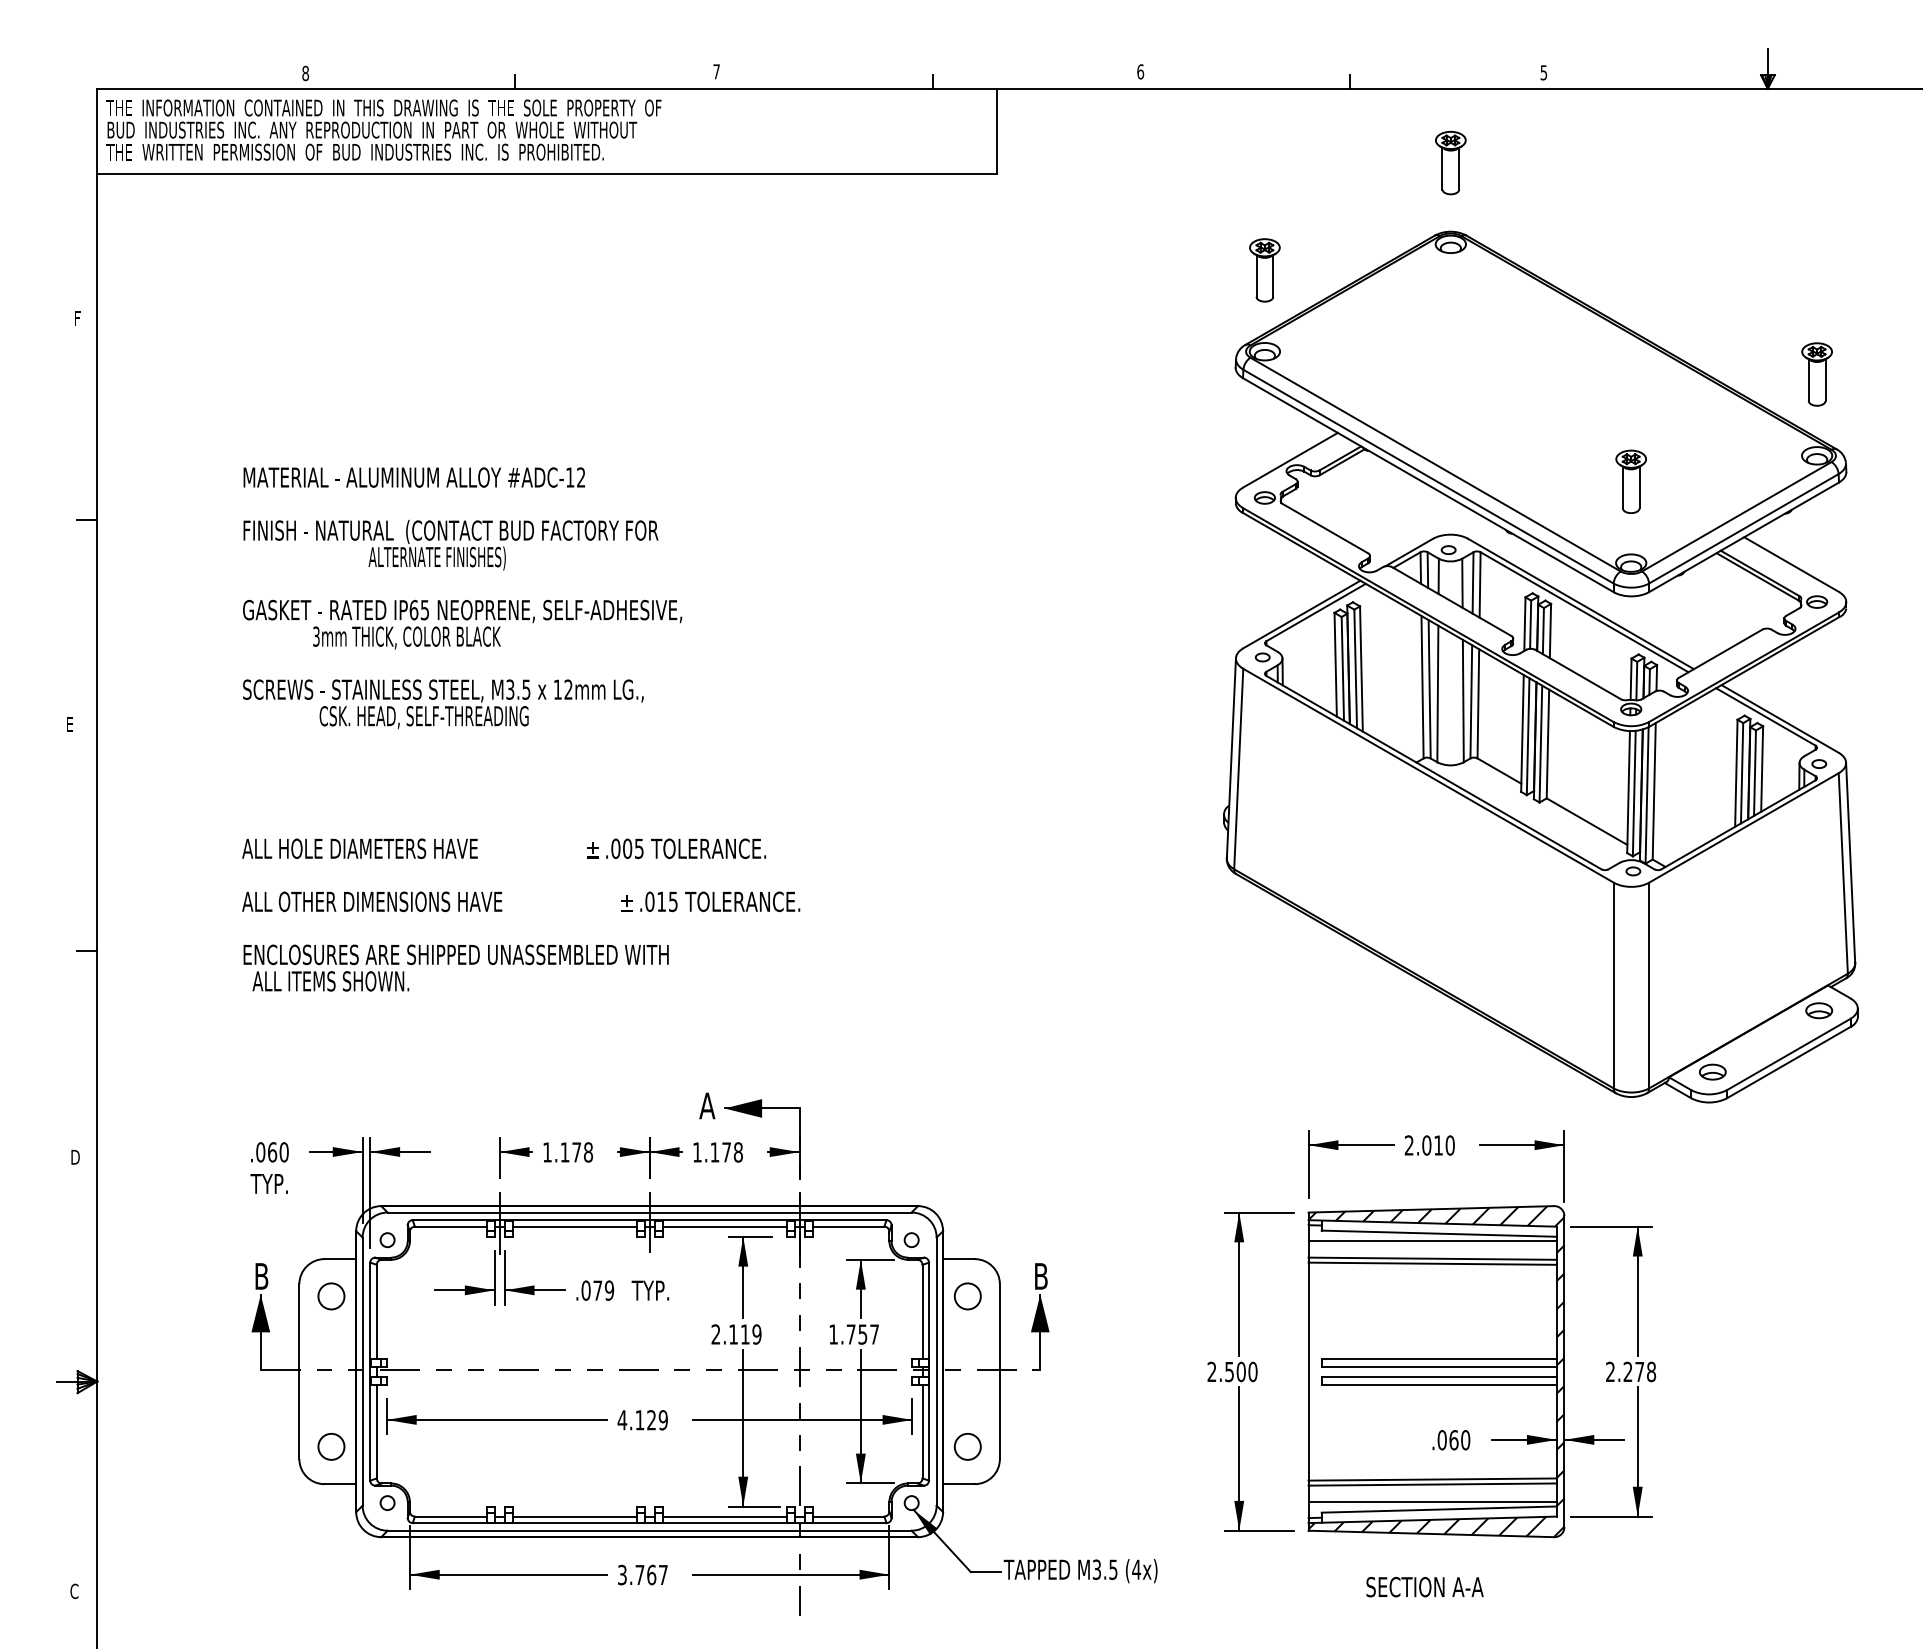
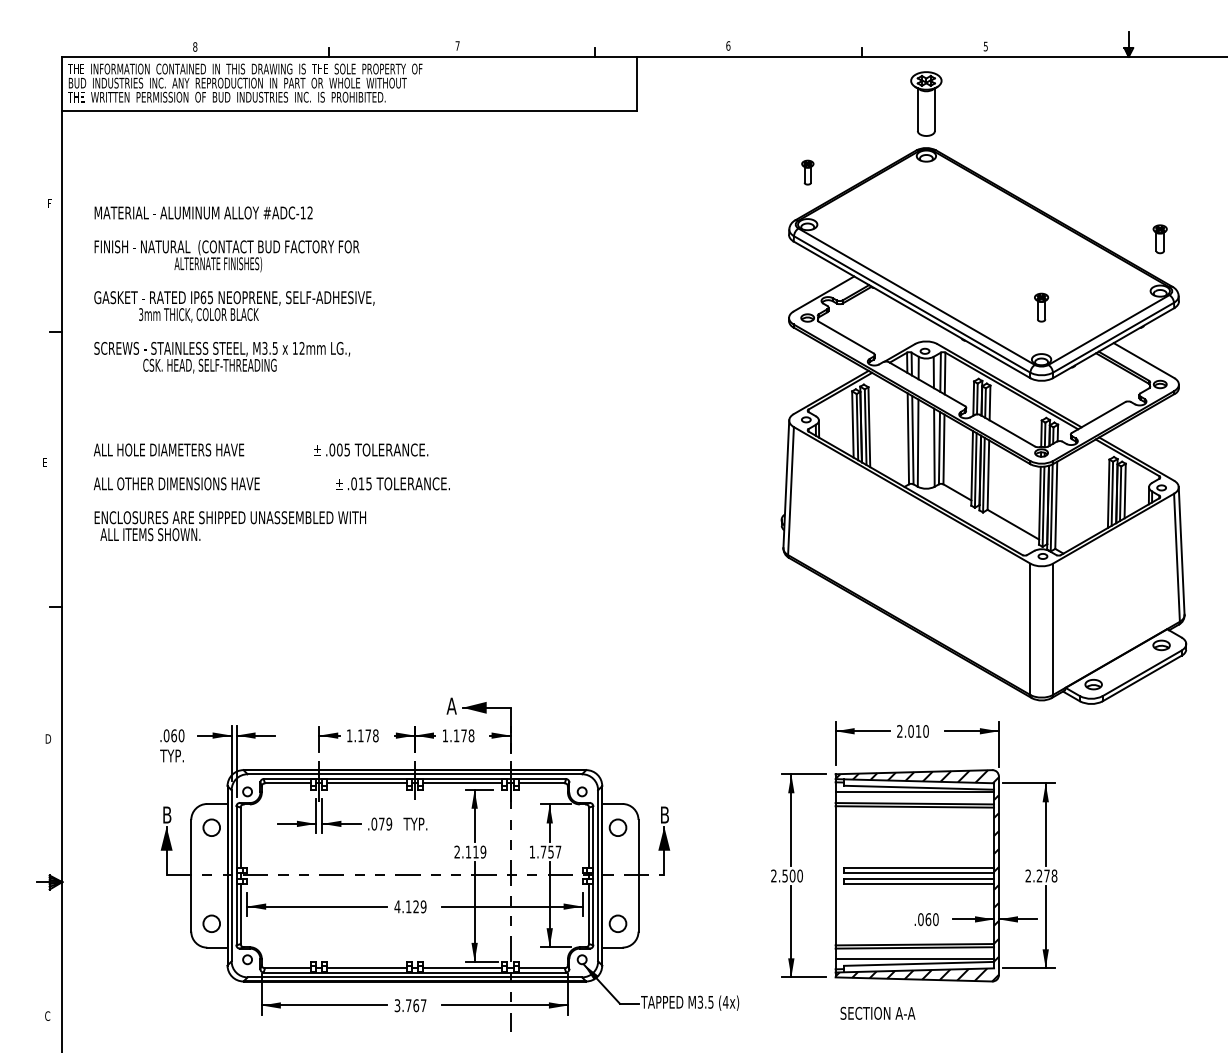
part: (1450, 163) -> (926, 104), size x1.6
part: (1264, 270) -> (807, 172), size x0.6
part: (1815, 374) -> (1159, 239), size x0.7
part: (1631, 481) -> (1041, 307), size x0.7
text: (520, 728) -> (271, 373), moved
text: (1424, 1585) -> (877, 1012), moved

